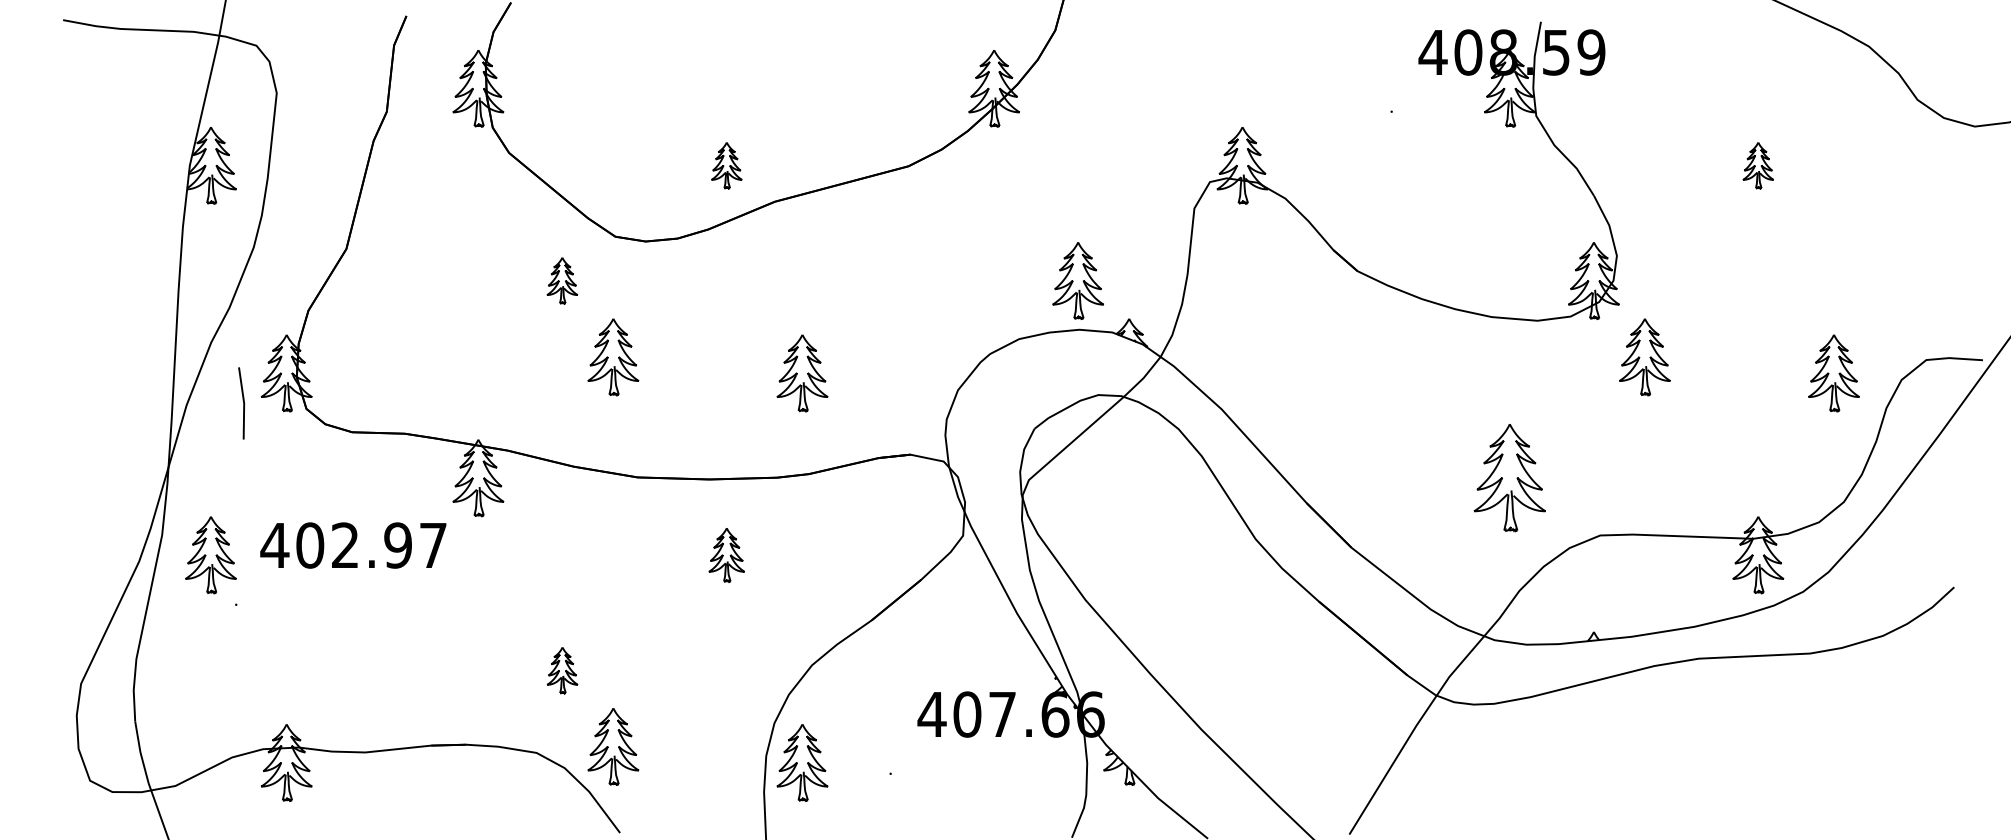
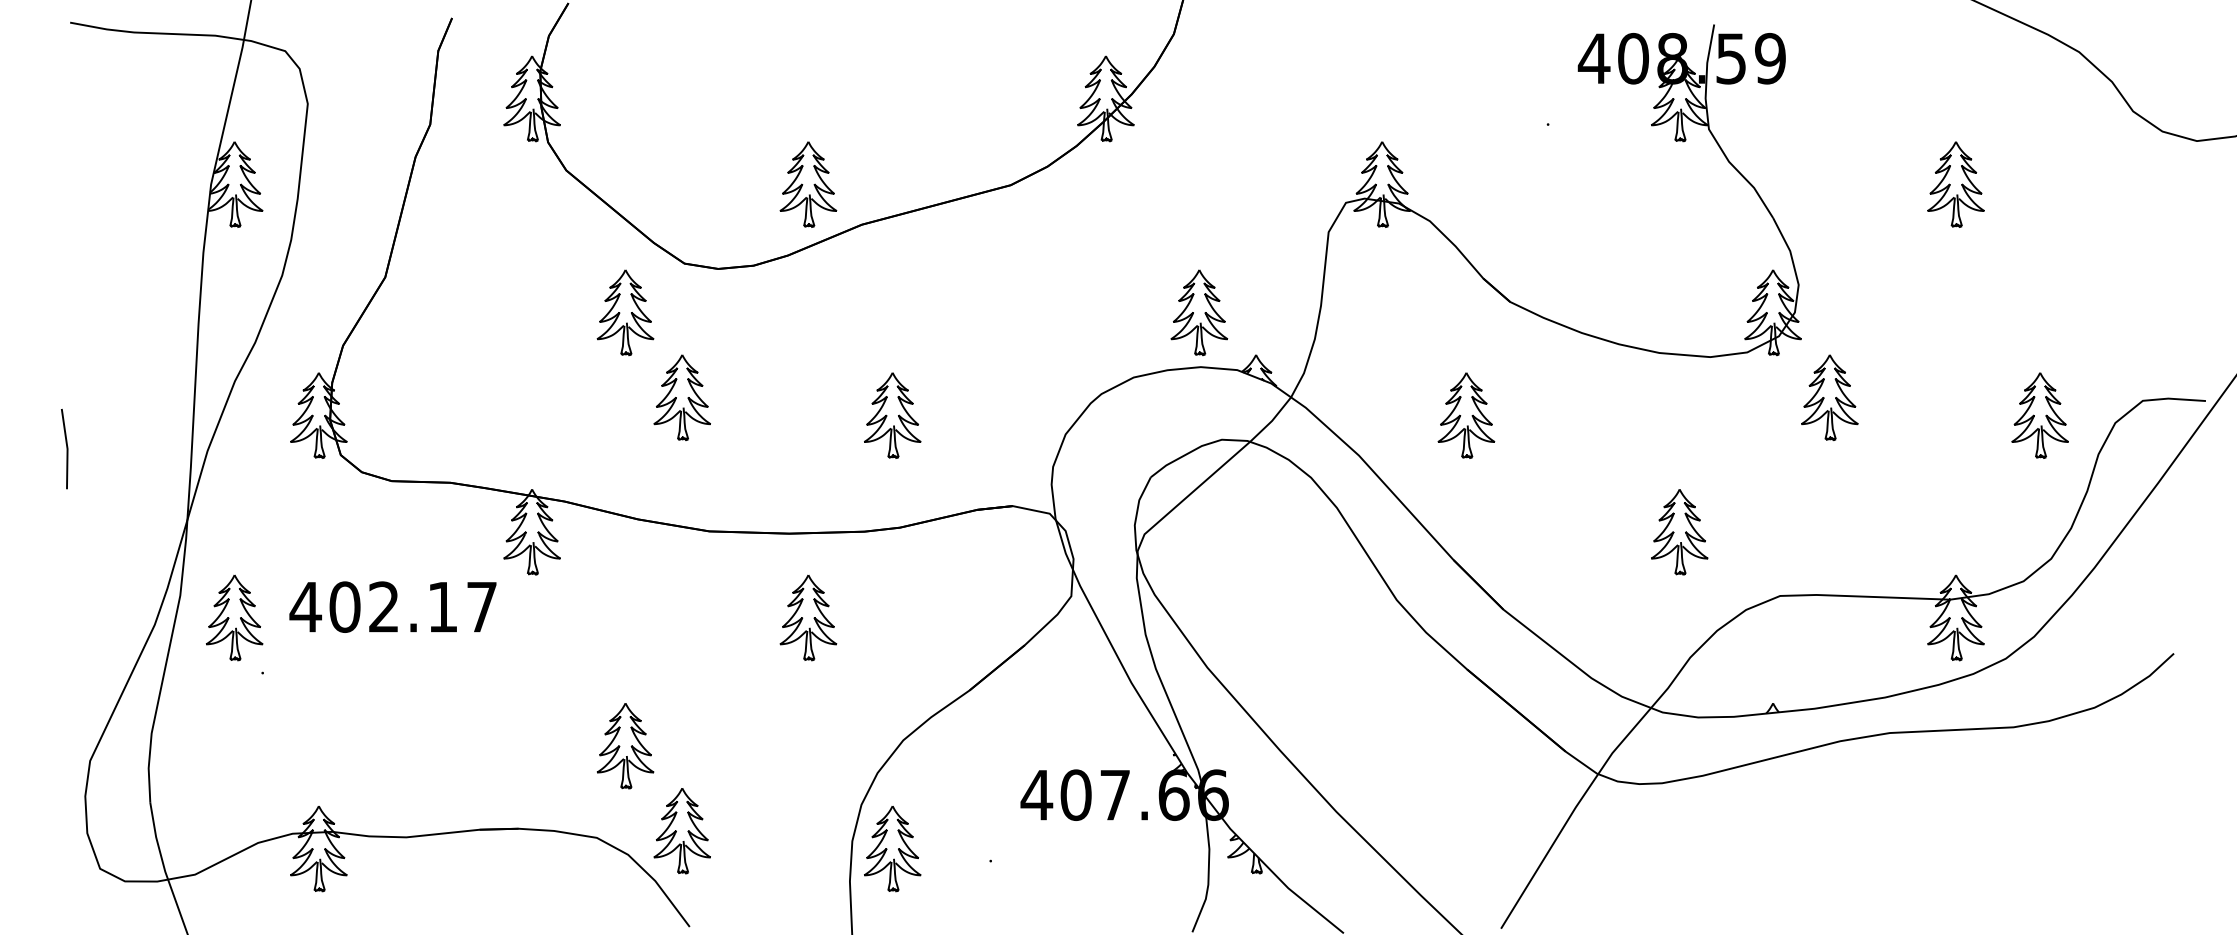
part: (726, 165) -> (808, 184), size x1.67
part: (1757, 165) -> (1955, 184), size x1.67
part: (562, 280) -> (625, 312), size x1.67
part: (1318, 373) -> (1466, 415), added
line: (243, 403) -> (66, 449), moved
part: (1509, 478) -> (1679, 532), size x0.71
text: (397, 544) -> (442, 606), 402.97 -> 402.17
part: (726, 554) -> (808, 617), size x1.43
part: (562, 670) -> (625, 746), size x1.67

